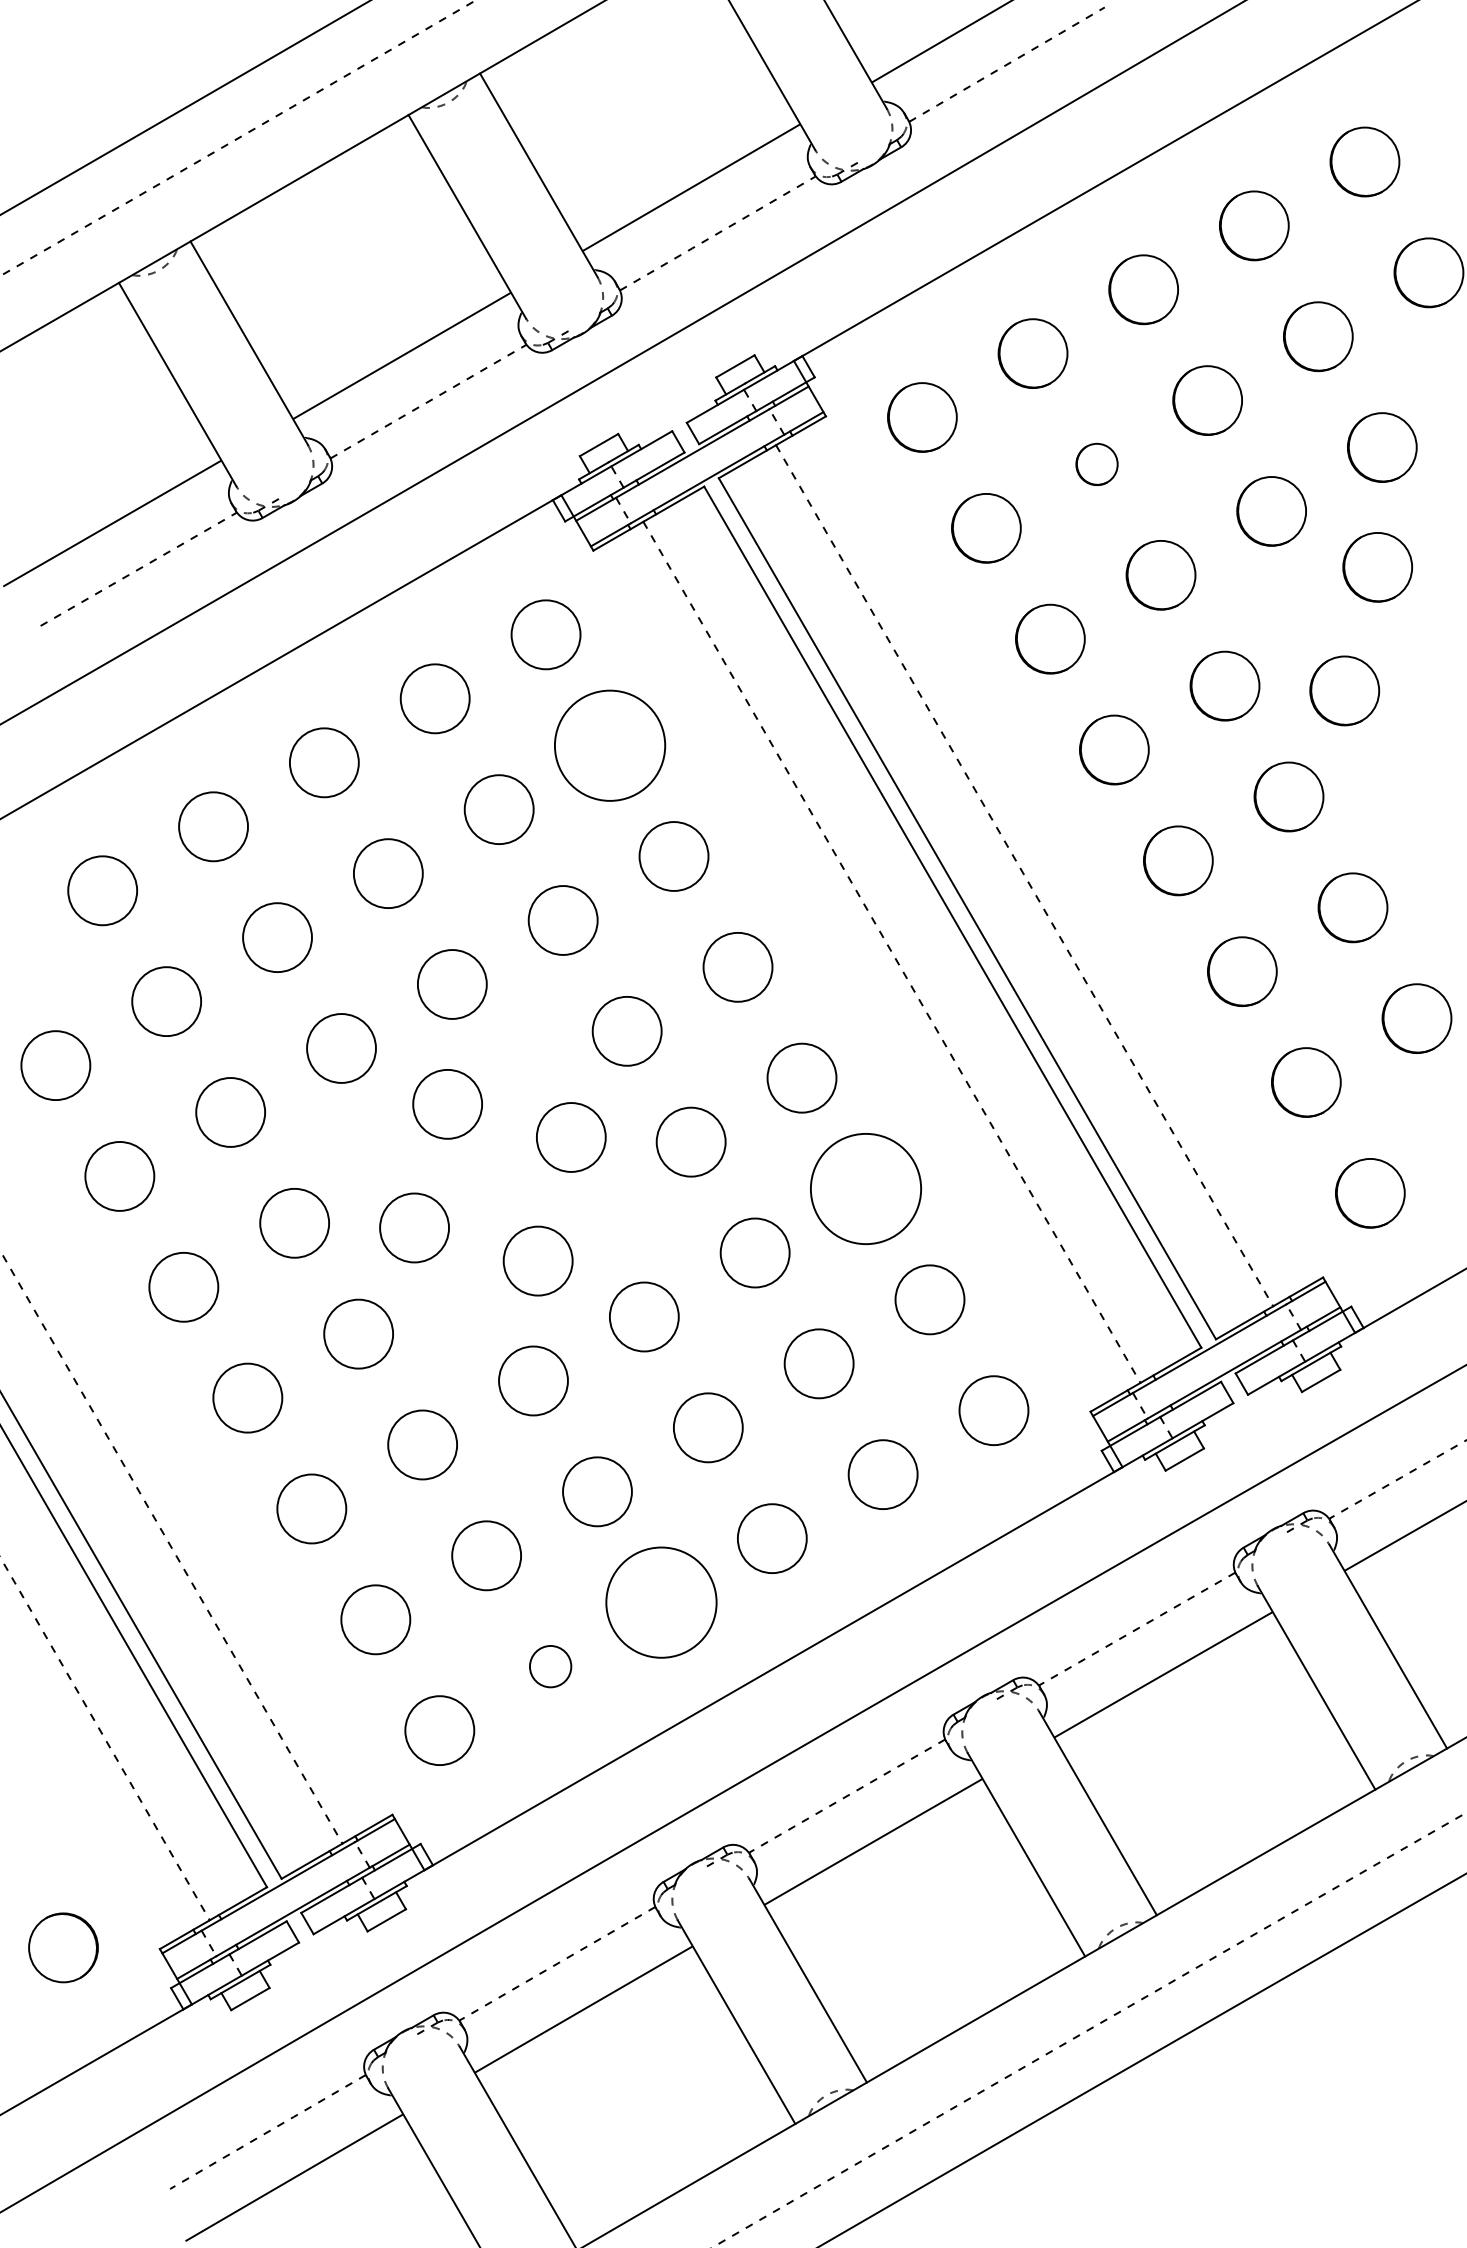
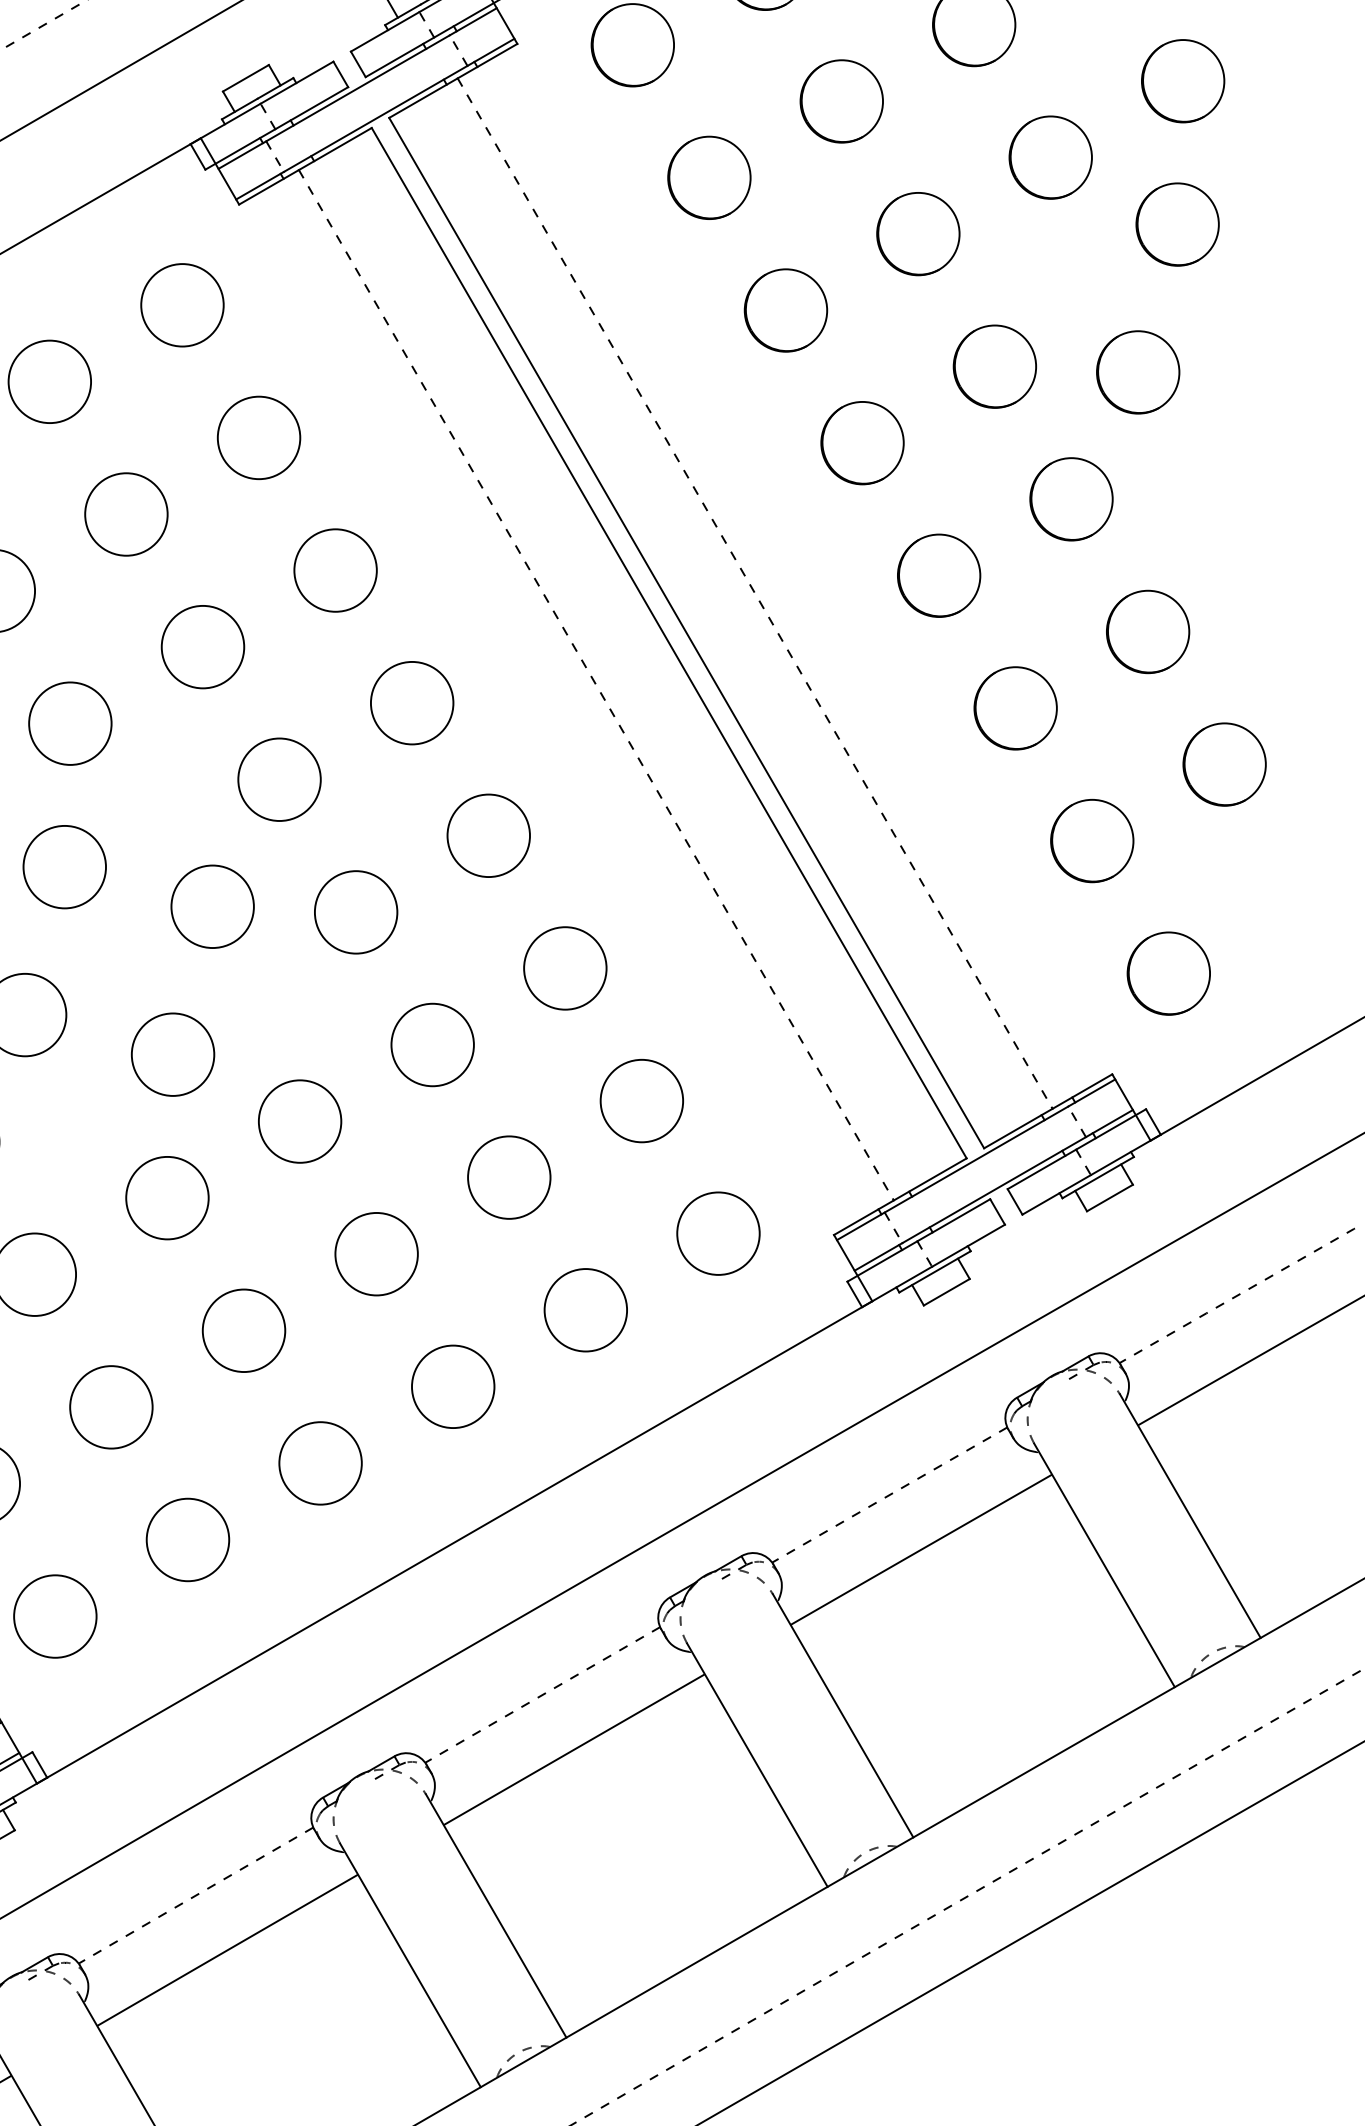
part: (1096, 464) -> (841, 101), size x1.67
circle: (609, 745) -> (258, 437), size x0.62
circle: (865, 1188) -> (564, 967), size x0.62
circle: (661, 1602) -> (320, 1463), size x0.62
circle: (550, 1666) -> (187, 1539), size x1.67

